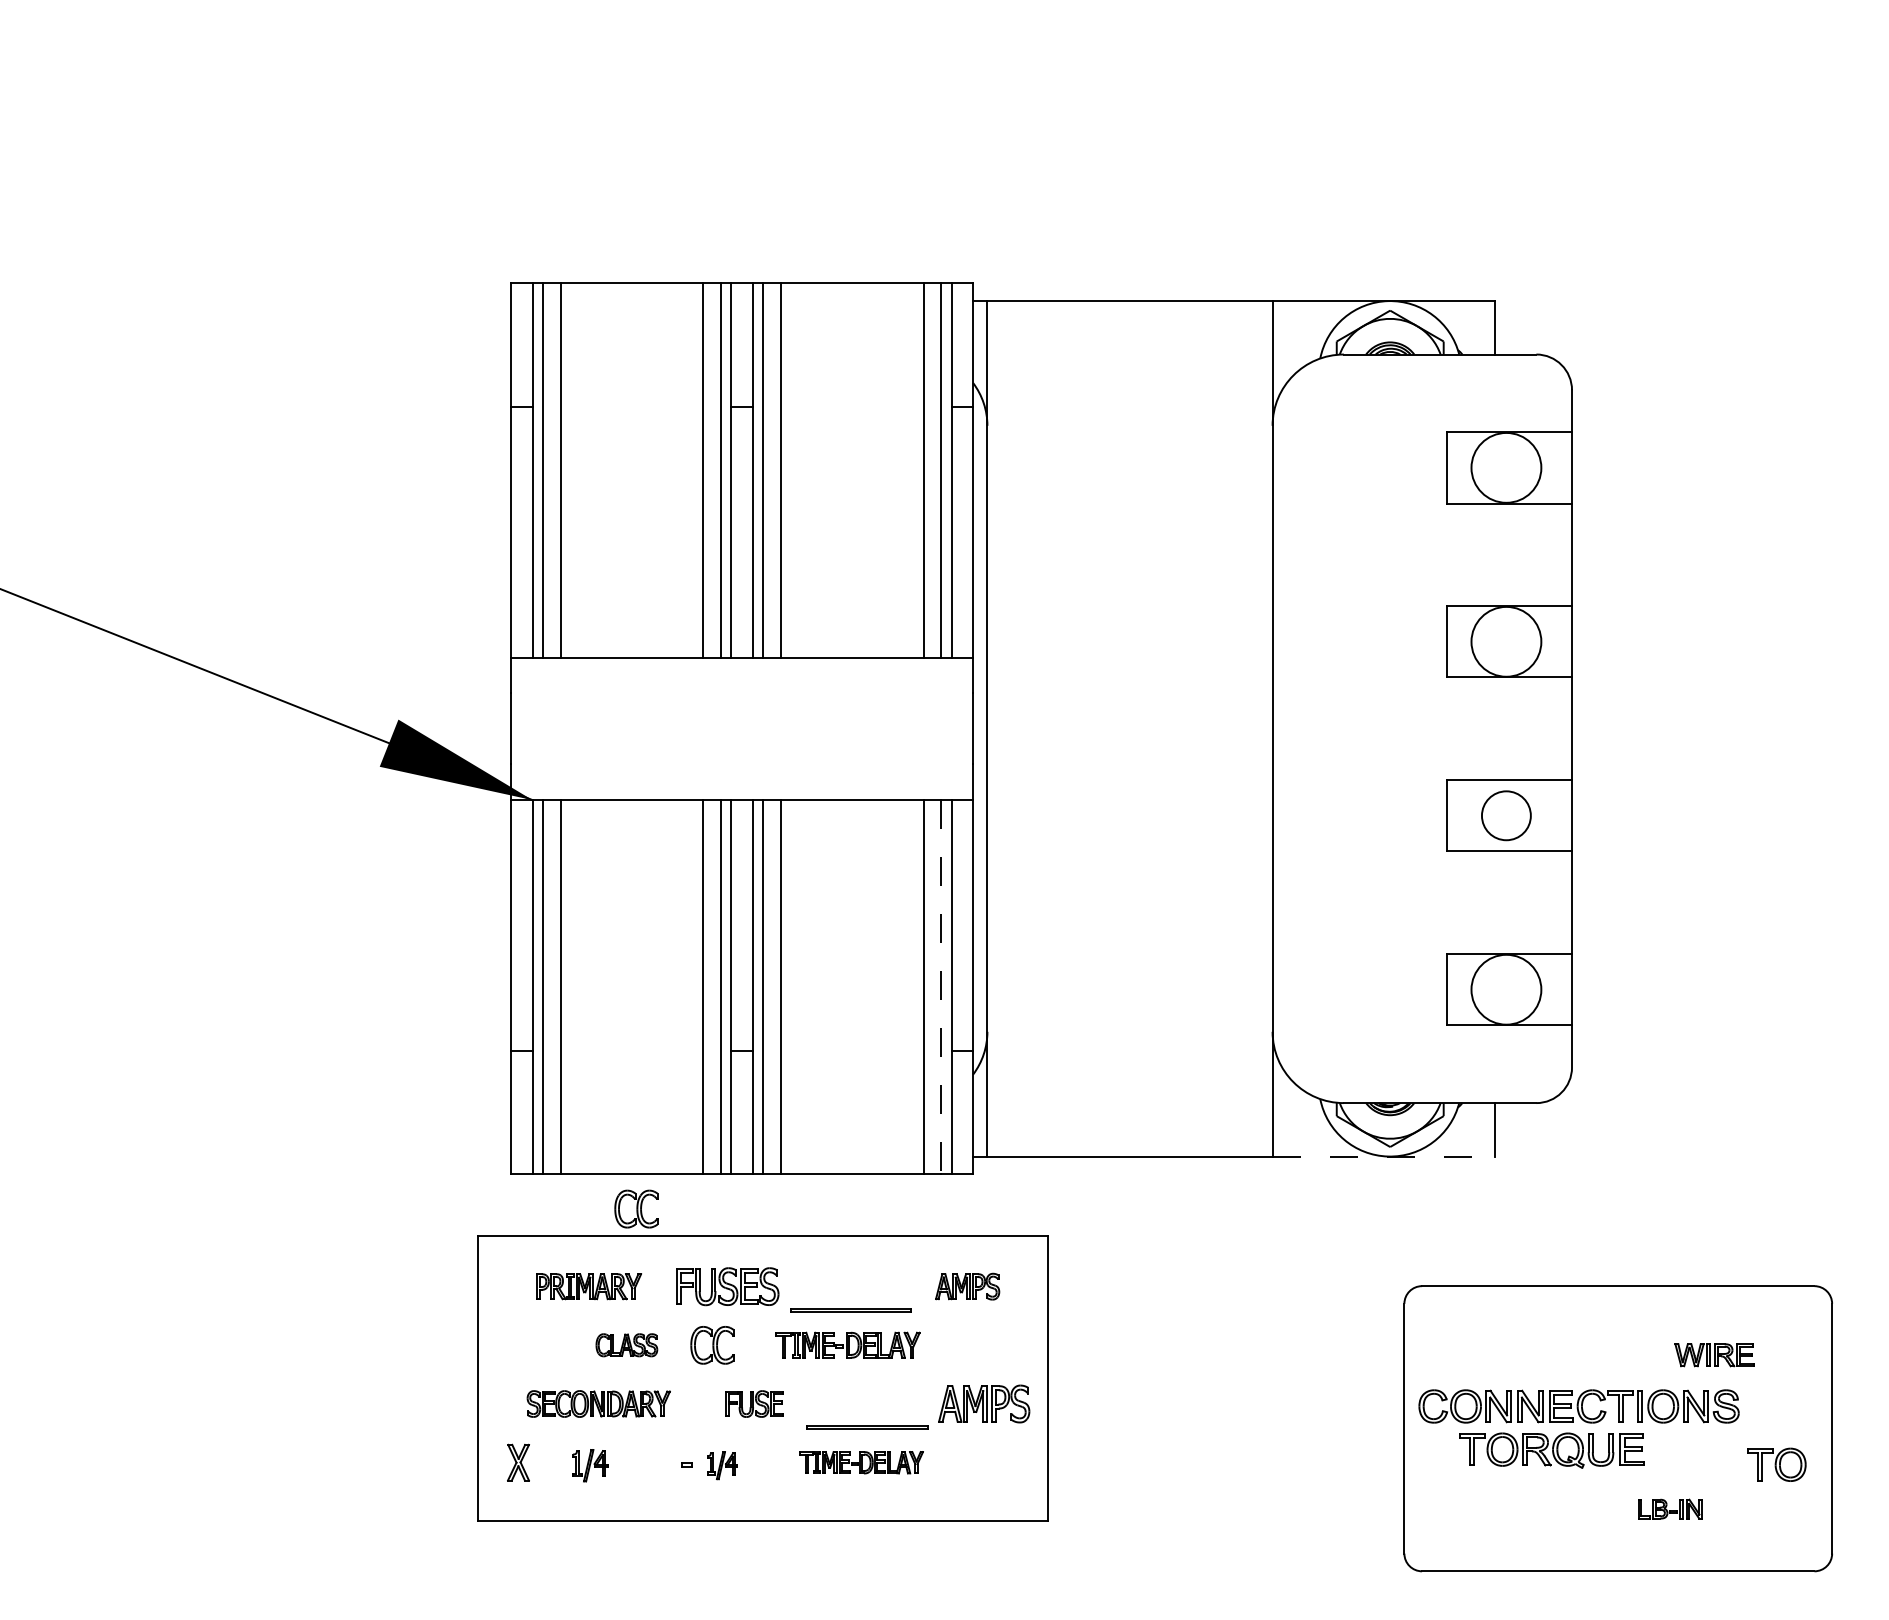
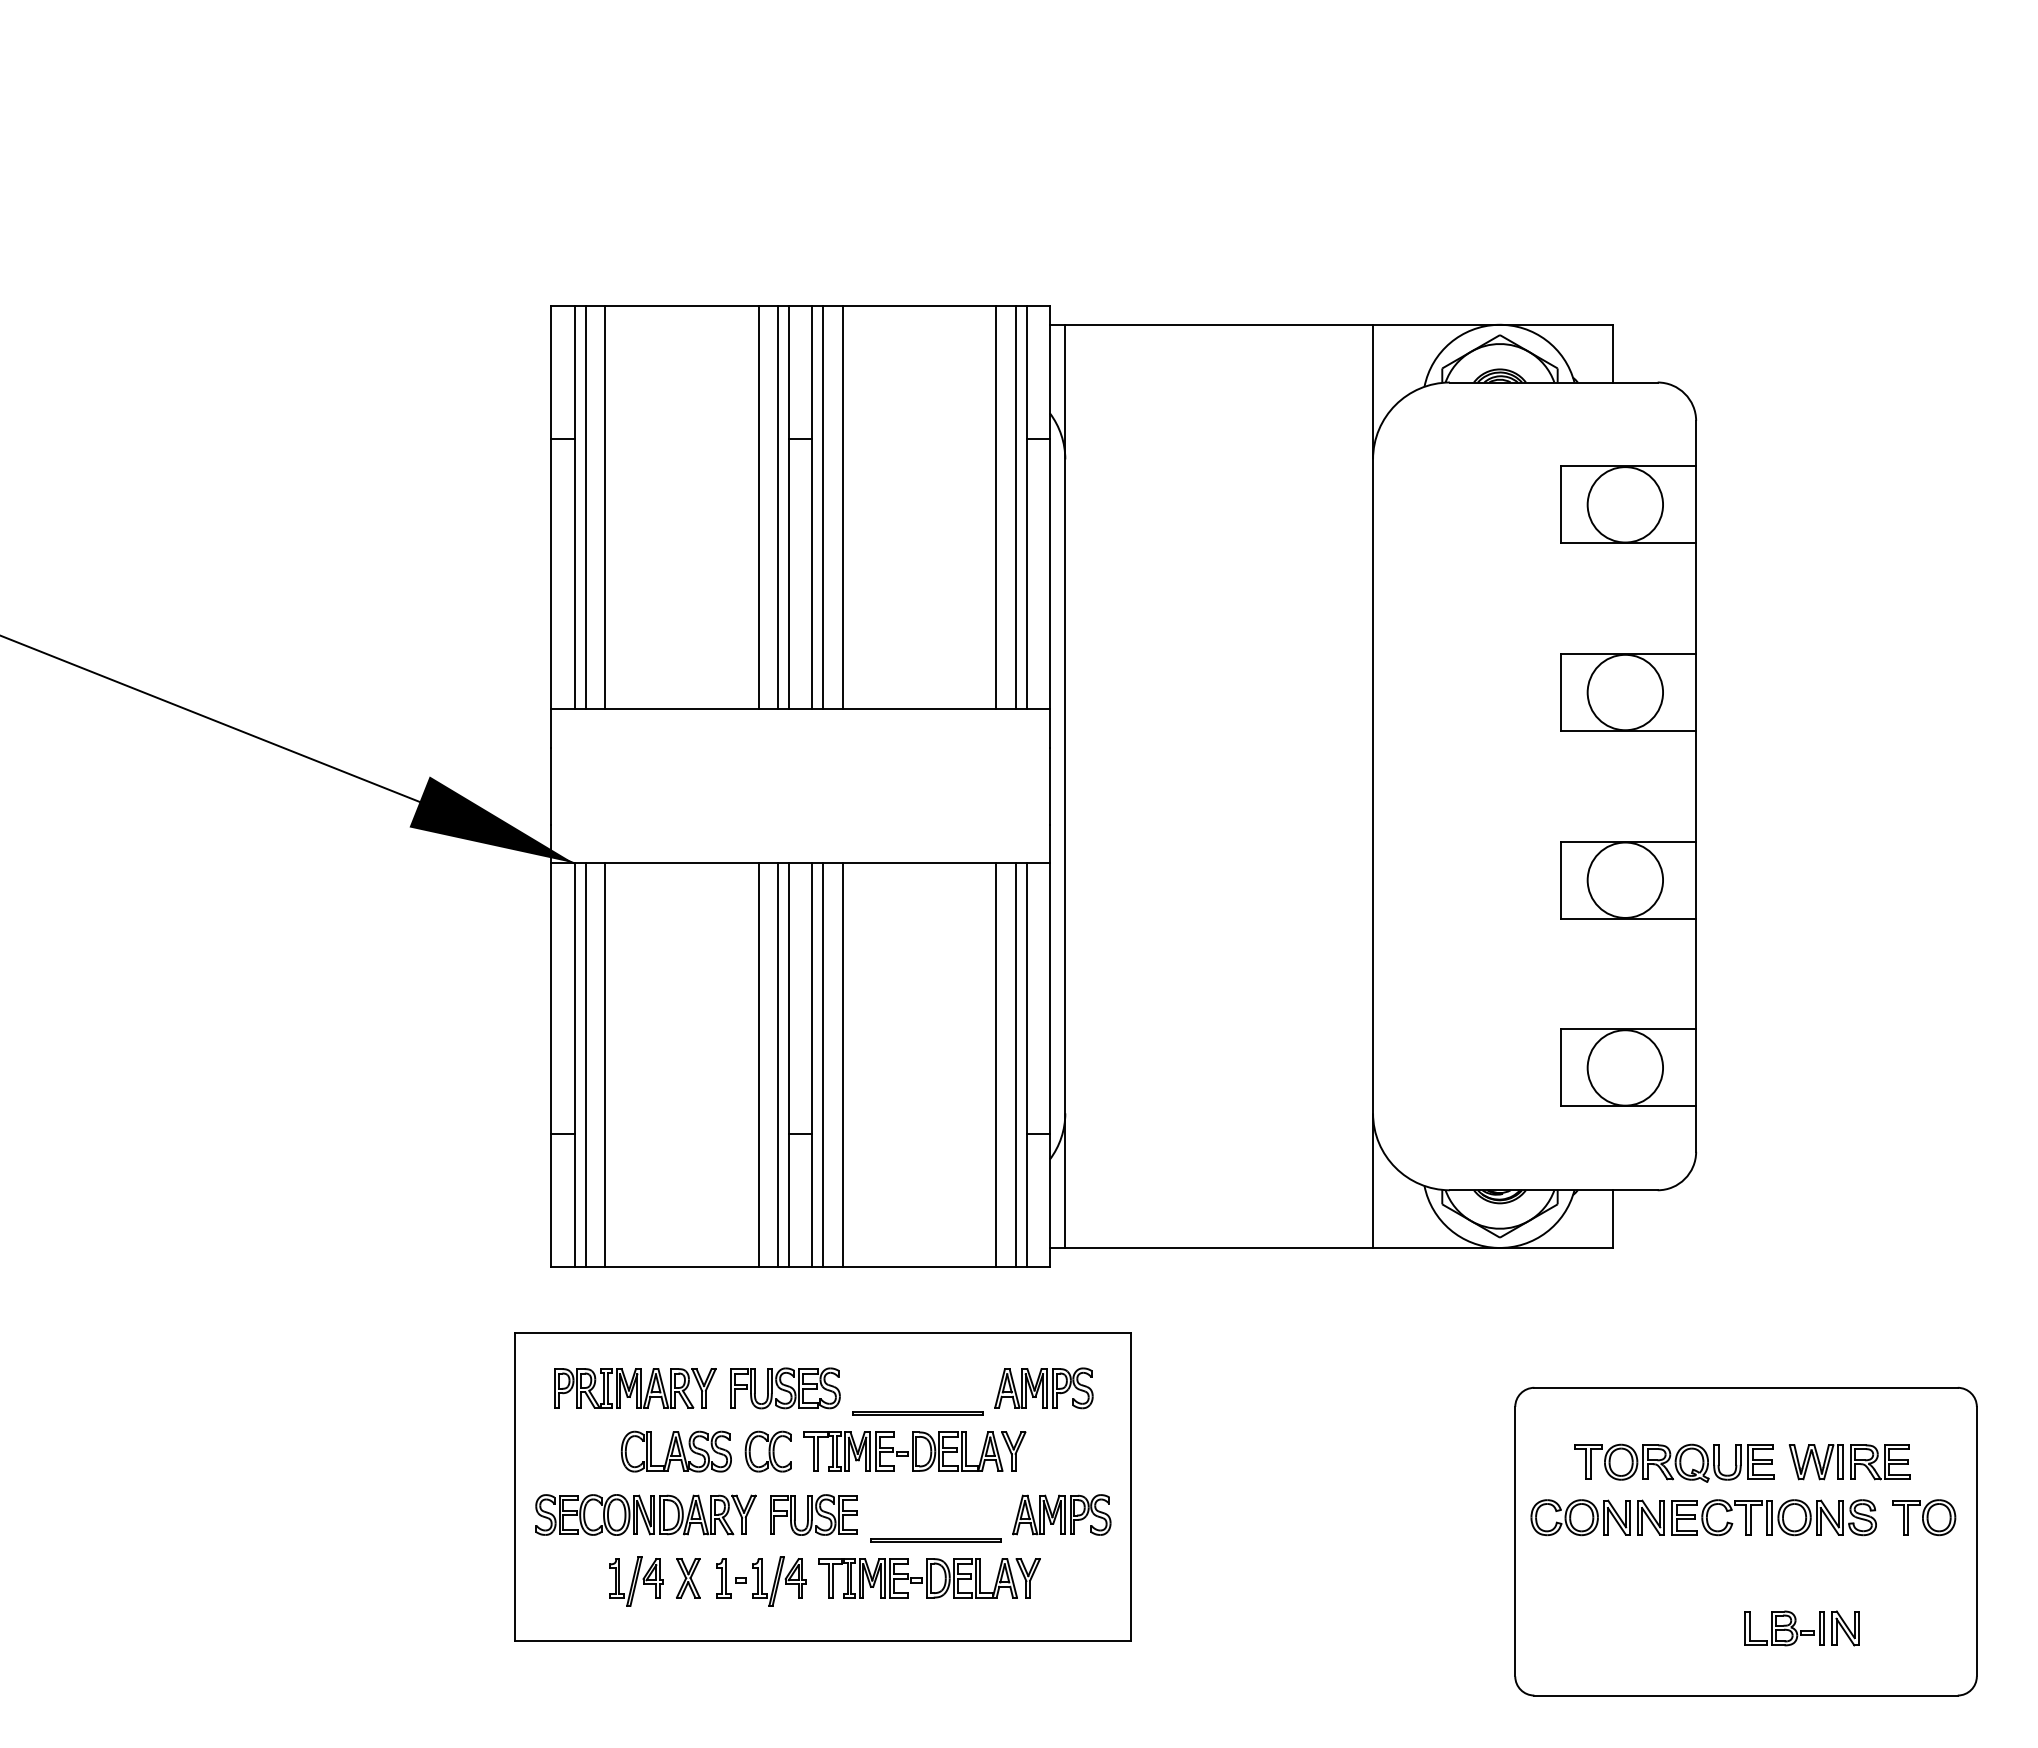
circle: (1506, 815) -> (1625, 879), size x1.43
line: (941, 987) -> (1015, 1065), dashed -> solid
line: (1384, 1156) -> (1493, 1247), dashed -> solid
part: (635, 1208) -> (685, 1304), removed
part: (589, 1286) -> (635, 1388), size x1.43
part: (967, 1286) -> (1043, 1388), size x1.43
part: (626, 1345) -> (675, 1451), size x1.67
part: (847, 1345) -> (914, 1451), size x1.43
part: (1714, 1355) -> (1849, 1462), size x1.43
part: (598, 1403) -> (645, 1514), size x1.43
part: (754, 1403) -> (813, 1514), size x1.43
part: (1551, 1449) -> (1674, 1462), moved
part: (518, 1462) -> (688, 1578), moved
part: (670, 1462) -> (723, 1578), added
part: (861, 1462) -> (929, 1578), size x1.67
part: (1777, 1464) -> (1924, 1517), moved
part: (590, 1465) -> (636, 1581), size x1.43
part: (722, 1465) -> (779, 1581), size x1.67
part: (1669, 1509) -> (1801, 1628), size x1.67

